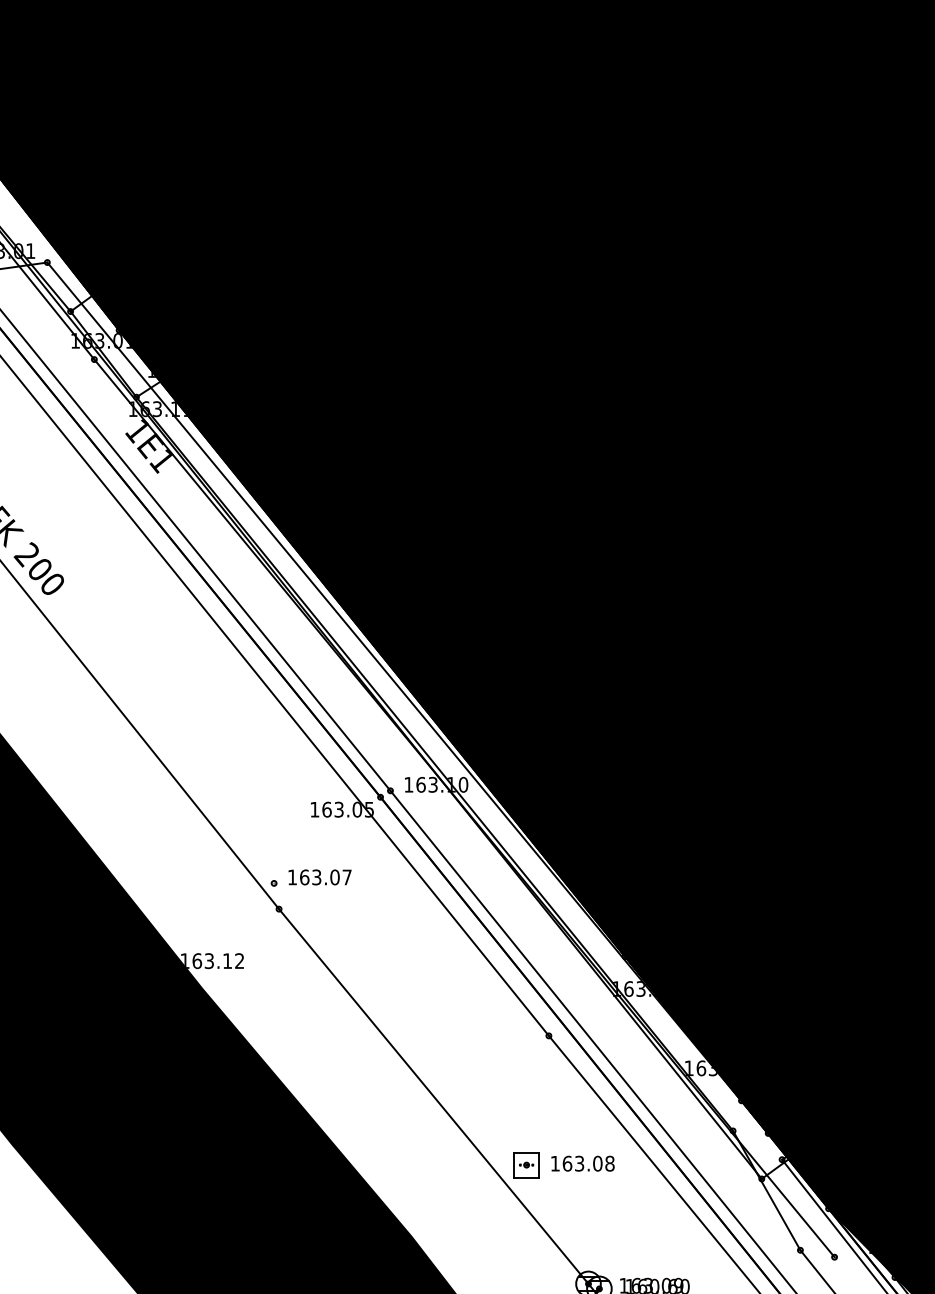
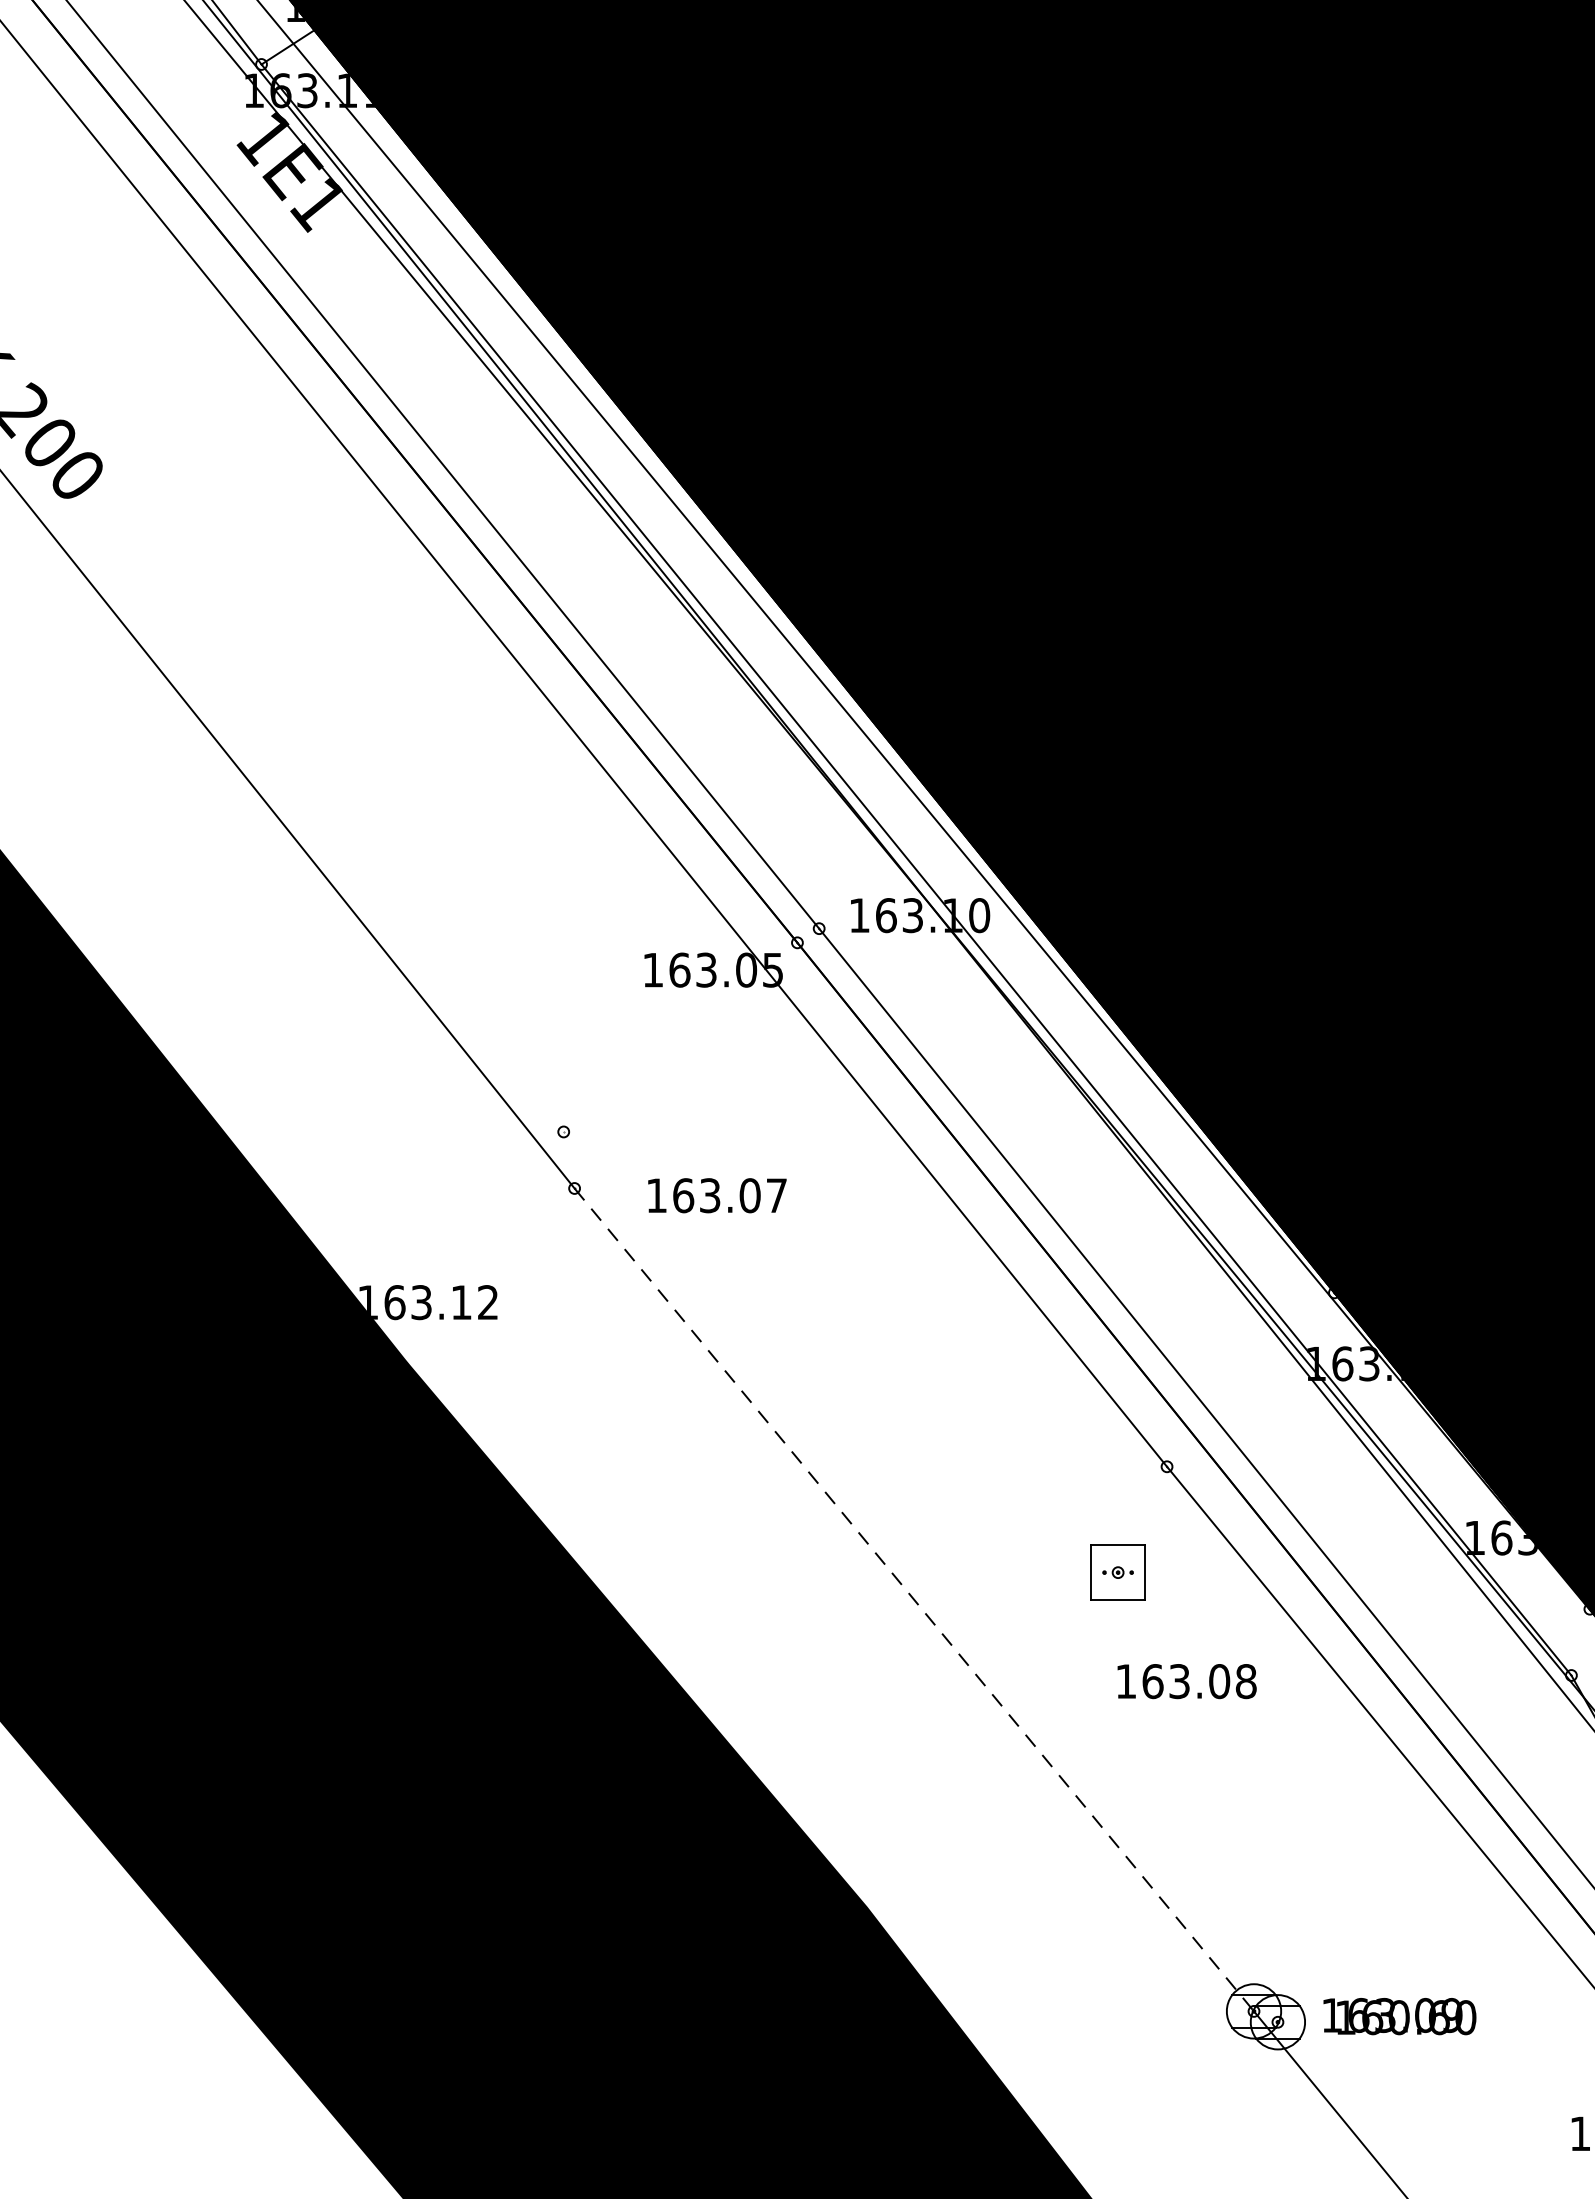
text: (319, 877) -> (716, 1195), moved
line: (434, 1096) -> (915, 1599), solid -> dashed
text: (582, 1163) -> (1185, 1681), moved
part: (526, 1165) -> (1117, 1573), moved

